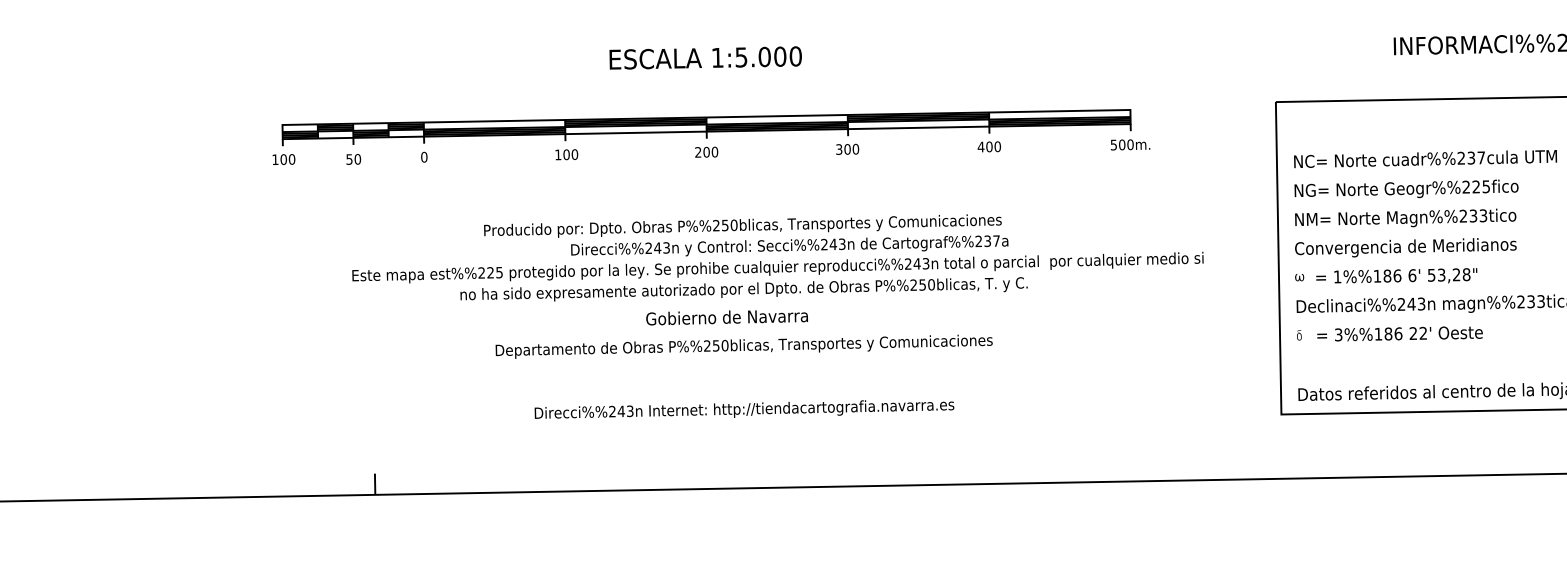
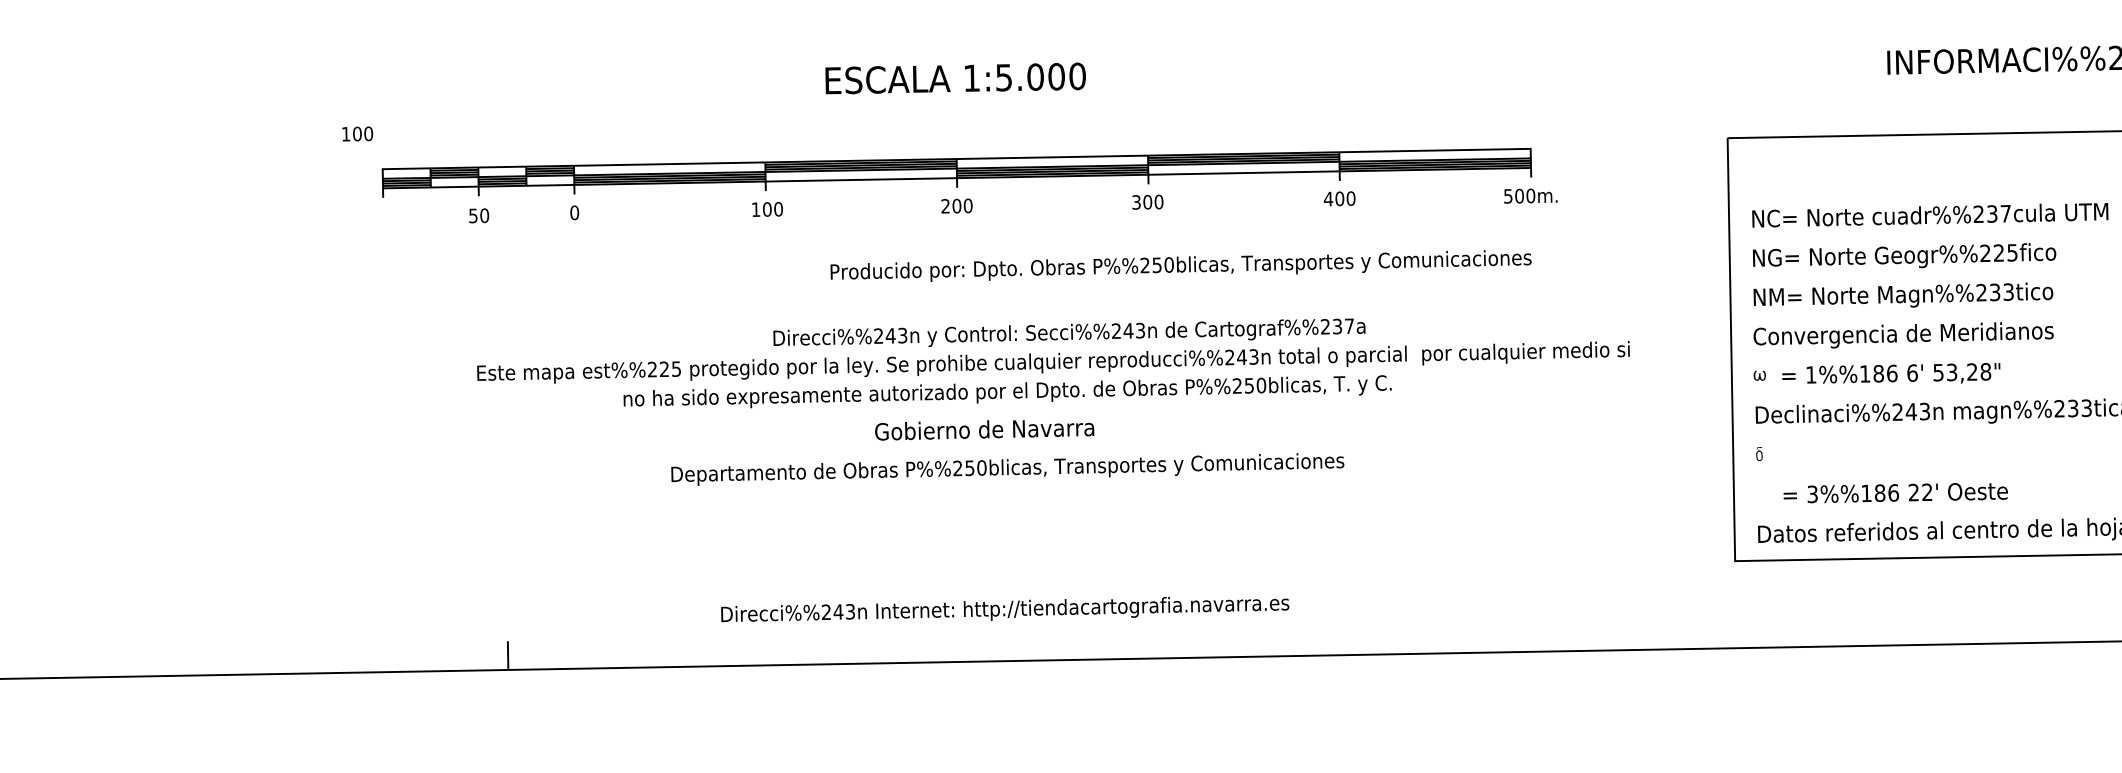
text: (283, 159) -> (357, 133), moved
text: (742, 225) -> (1180, 265), moved
text: (1399, 334) -> (1895, 493), moved
text: (744, 409) -> (1005, 609), moved

